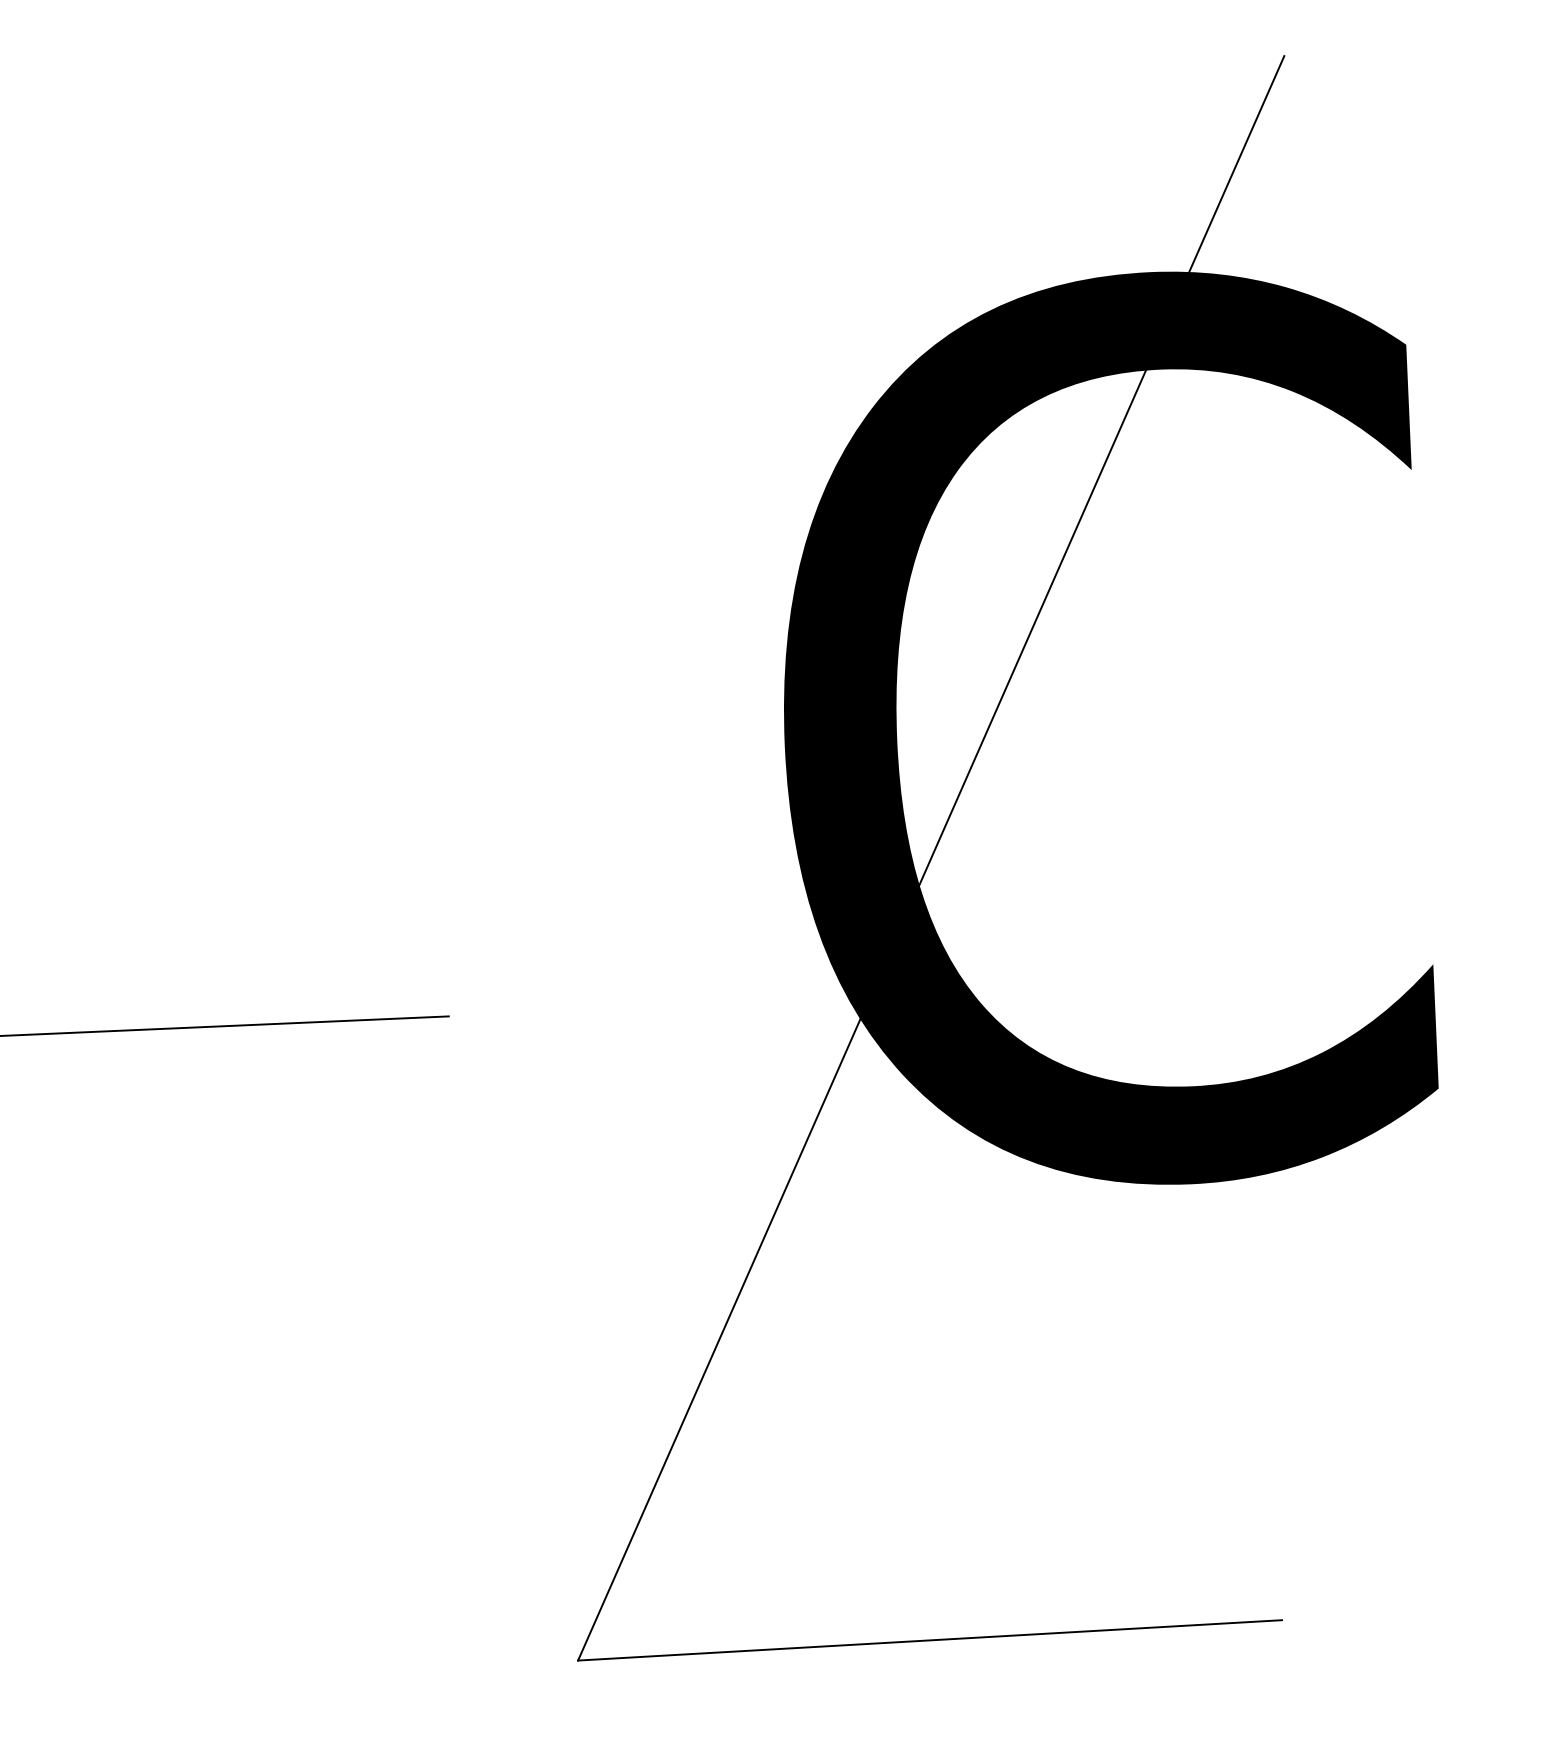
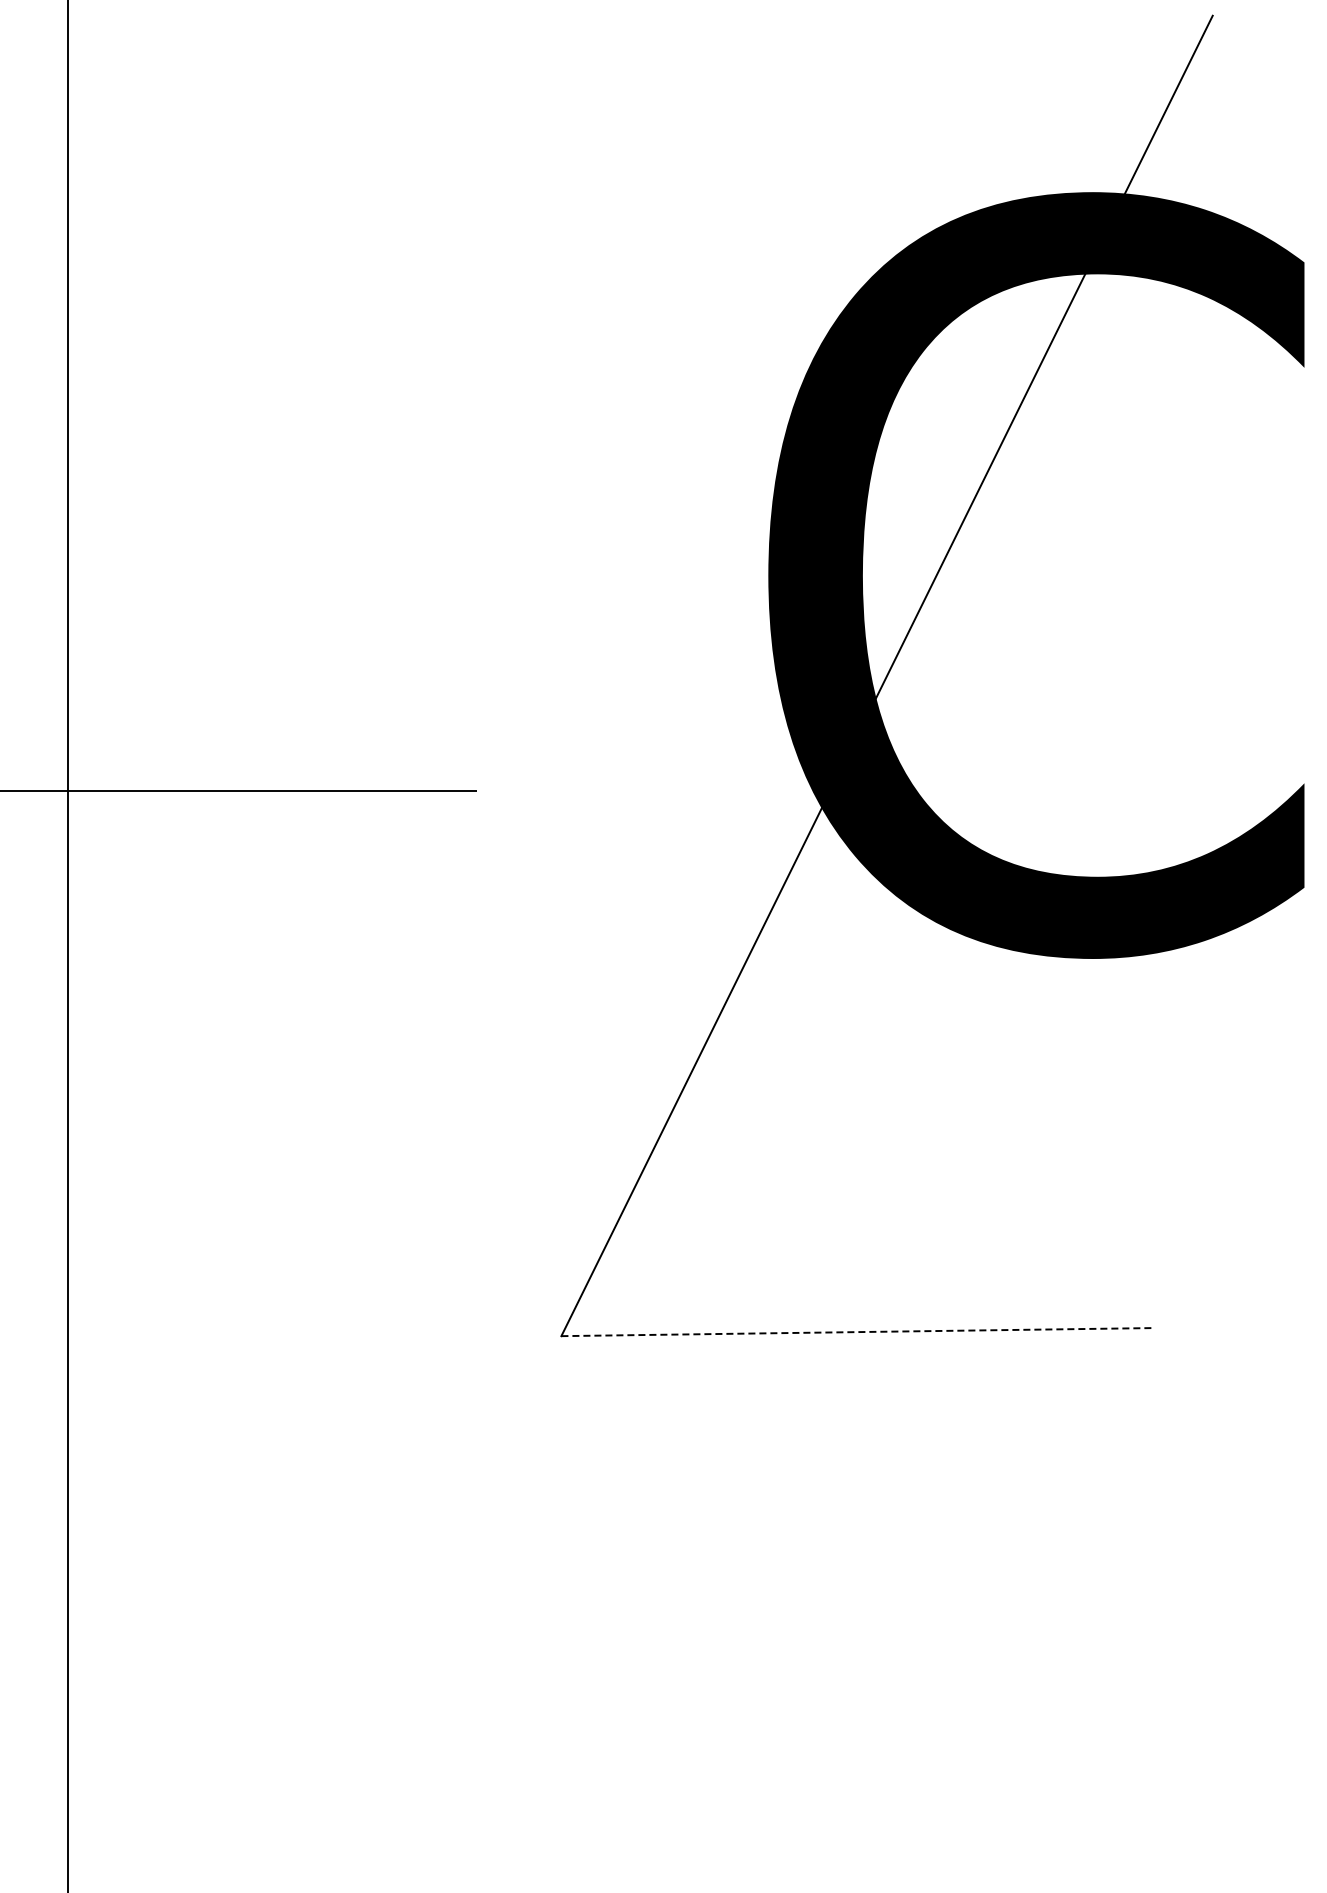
line: (930, 1640) -> (857, 1332), solid -> dashed

